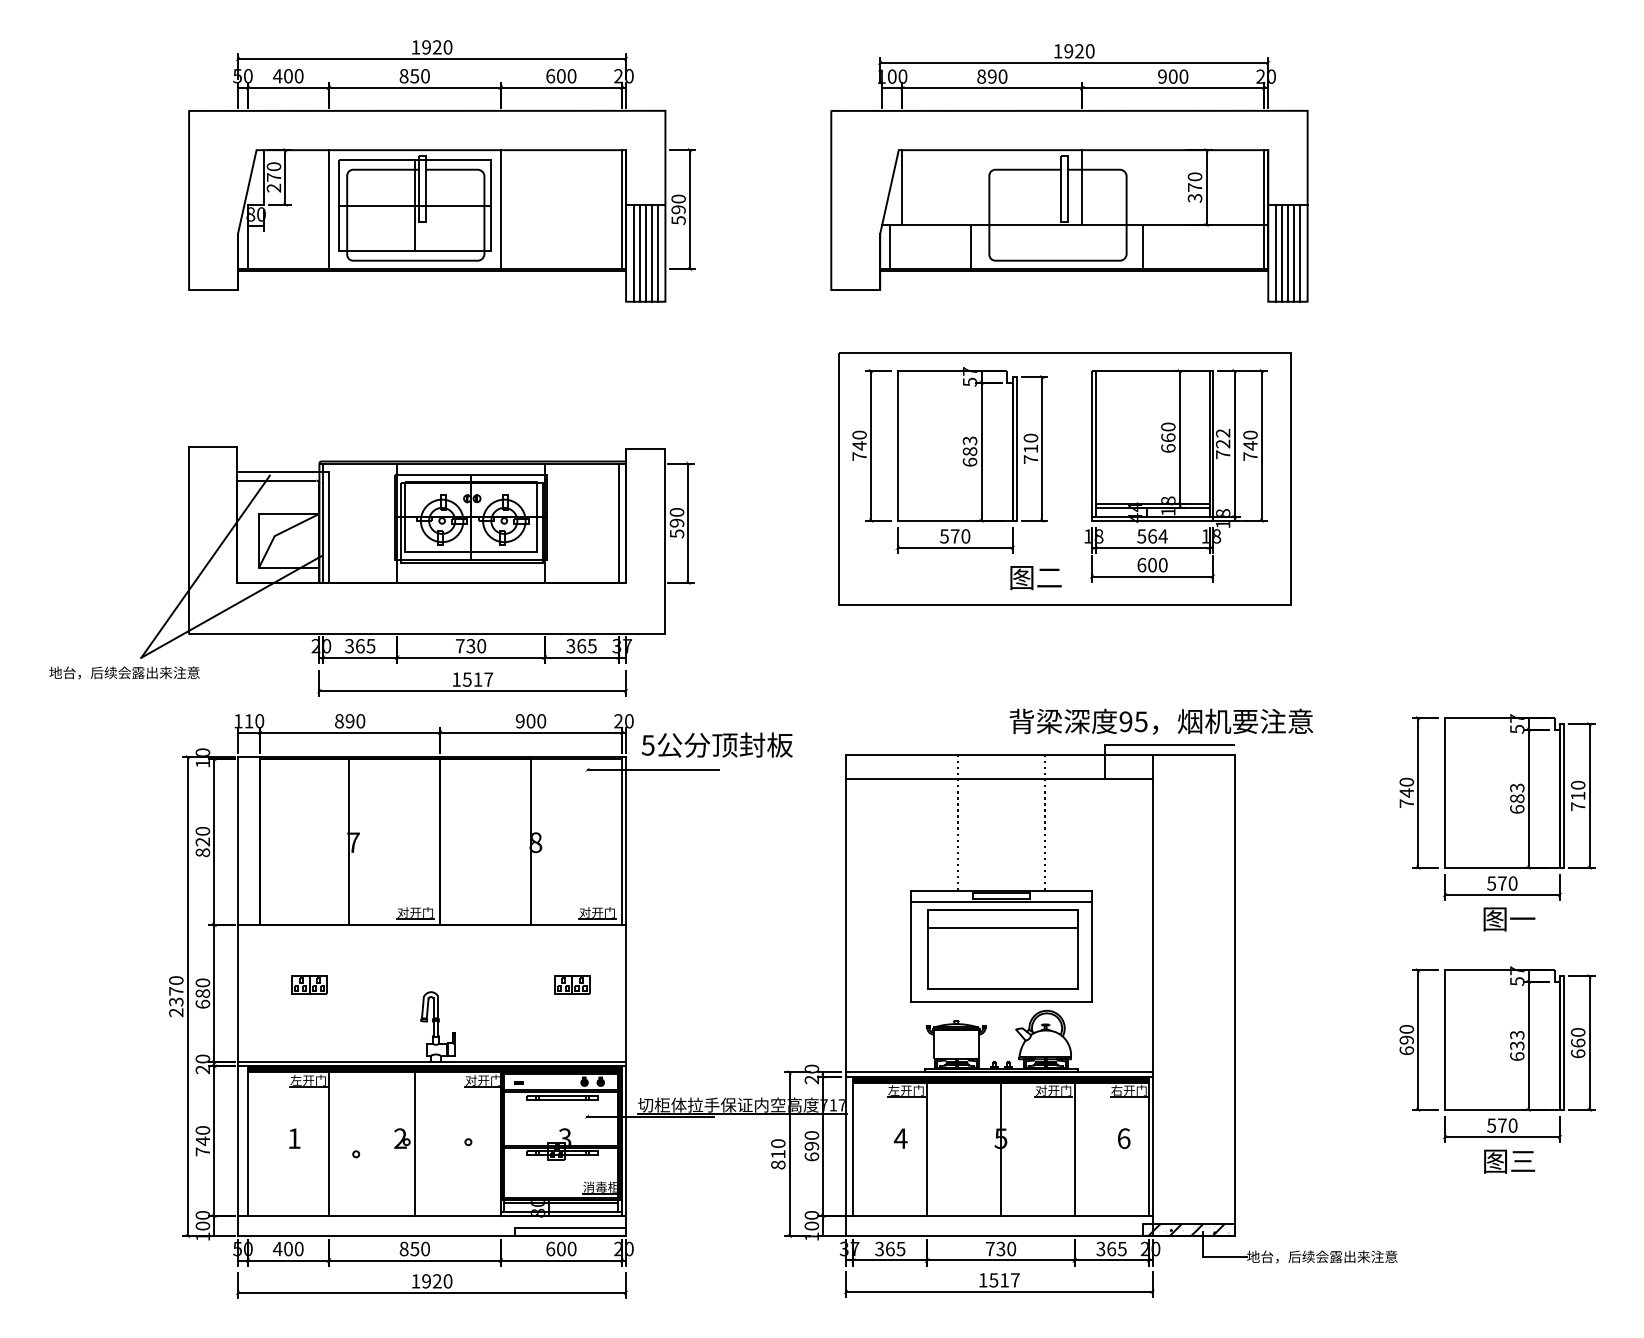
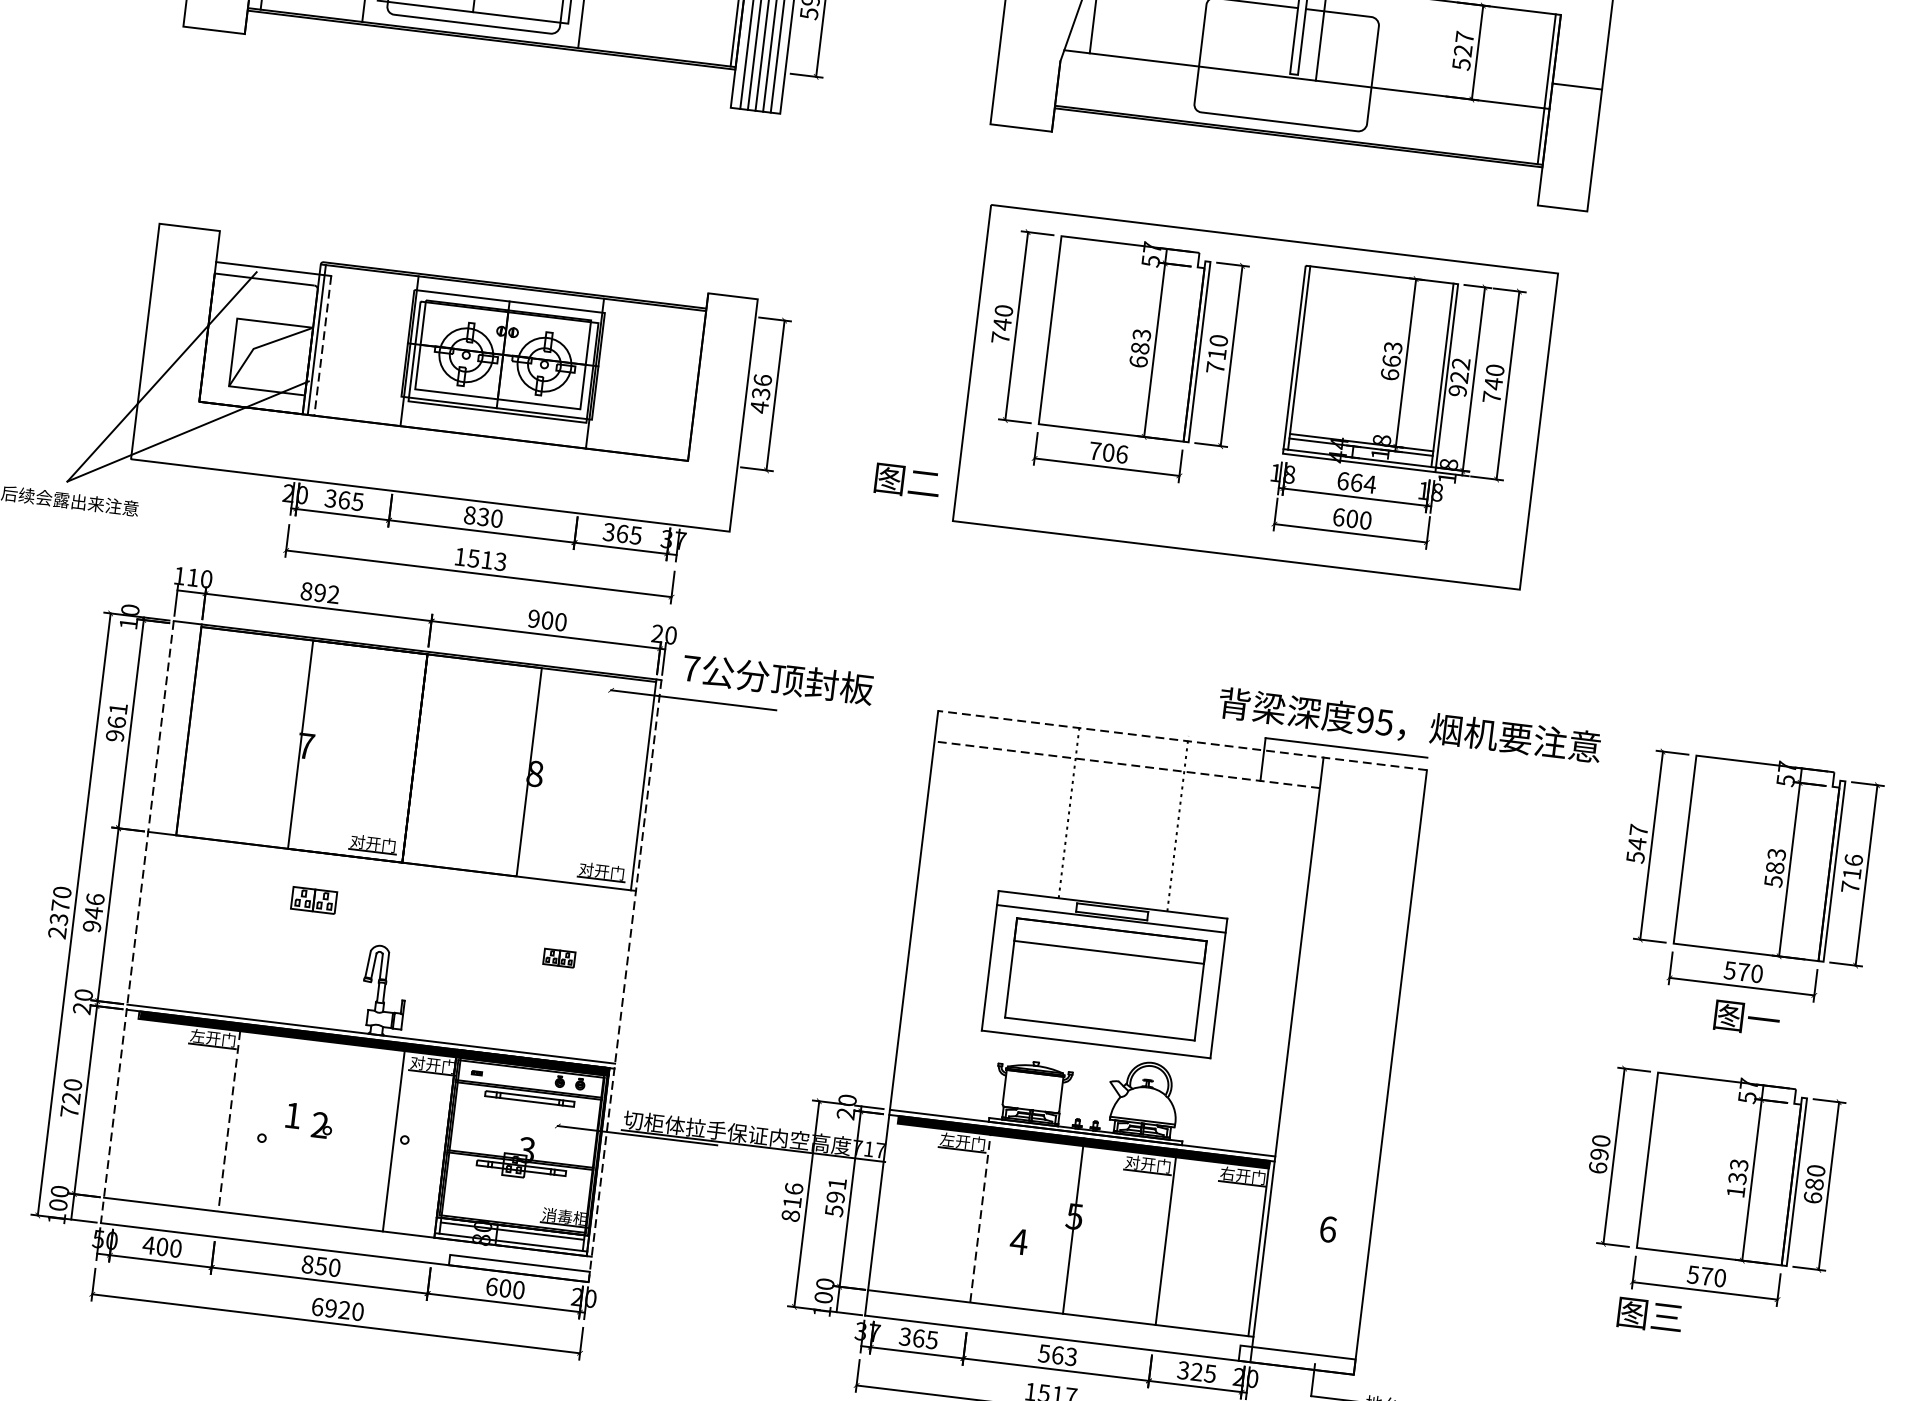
text: (1194, 187) -> (1462, 50), 370 -> 527
line: (890, 246) -> (1071, 78), removed
line: (971, 246) -> (1173, 90), removed
line: (1142, 246) -> (1388, 116), removed
line: (1275, 252) -> (1554, 144), removed
line: (1281, 252) -> (1561, 145), removed
line: (1287, 252) -> (1569, 146), removed
line: (1294, 252) -> (1578, 147), removed
line: (1300, 252) -> (1585, 148), removed
text: (1168, 426) -> (1393, 347), 660 -> 663
text: (1222, 454) -> (1457, 390), 722 -> 922
line: (618, 522) -> (687, 384), removed
text: (676, 523) -> (760, 394), 590 -> 436
line: (328, 527) -> (322, 346), solid -> dashed
text: (955, 536) -> (1109, 452), 570 -> 706
text: (1141, 536) -> (1342, 481), 564 -> 664
text: (1035, 578) -> (906, 481), moved
text: (459, 646) -> (469, 515), 730 -> 830
text: (488, 679) -> (500, 561), 1517 -> 1513
text: (360, 721) -> (333, 594), 890 -> 892
text: (1161, 721) -> (1410, 725), moved
text: (647, 745) -> (690, 668), 5 -> 7
line: (1039, 755) -> (1181, 740), solid -> dashed
line: (998, 779) -> (1126, 764), solid -> dashed
text: (1578, 784) -> (1854, 859), 710 -> 716
text: (1406, 792) -> (1636, 843), 740 -> 547
text: (1517, 809) -> (1773, 881), 683 -> 583
text: (202, 842) -> (116, 722), 820 -> 961
part: (309, 984) -> (314, 899), moved
part: (572, 984) -> (559, 957), size x0.7
text: (202, 993) -> (93, 912), 680 -> 946
line: (237, 996) -> (136, 921), solid -> dashed
line: (626, 996) -> (625, 980), solid -> dashed
text: (1578, 1042) -> (1815, 1183), 660 -> 680
text: (1517, 1056) -> (1736, 1191), 633 -> 133
text: (294, 1138) -> (293, 1115), moved
text: (900, 1138) -> (1018, 1241), moved
text: (1124, 1138) -> (1328, 1229), moved
line: (248, 1140) -> (128, 1104), removed
text: (202, 1141) -> (70, 1098), 740 -> 720
line: (414, 1143) -> (393, 1140), moved
text: (778, 1143) -> (794, 1188), 810 -> 816
line: (328, 1144) -> (228, 1121), solid -> dashed
line: (853, 1145) -> (888, 1202), removed
text: (811, 1146) -> (835, 1197), 690 -> 591
line: (927, 1146) -> (981, 1215), solid -> dashed
text: (1509, 1161) -> (1649, 1315), moved
hatch: (1189, 1230) -> (1297, 1360), removed
text: (1000, 1248) -> (1057, 1354), 730 -> 563
text: (1111, 1248) -> (1196, 1371), 365 -> 325
text: (415, 1281) -> (317, 1307), 1920 -> 6920

